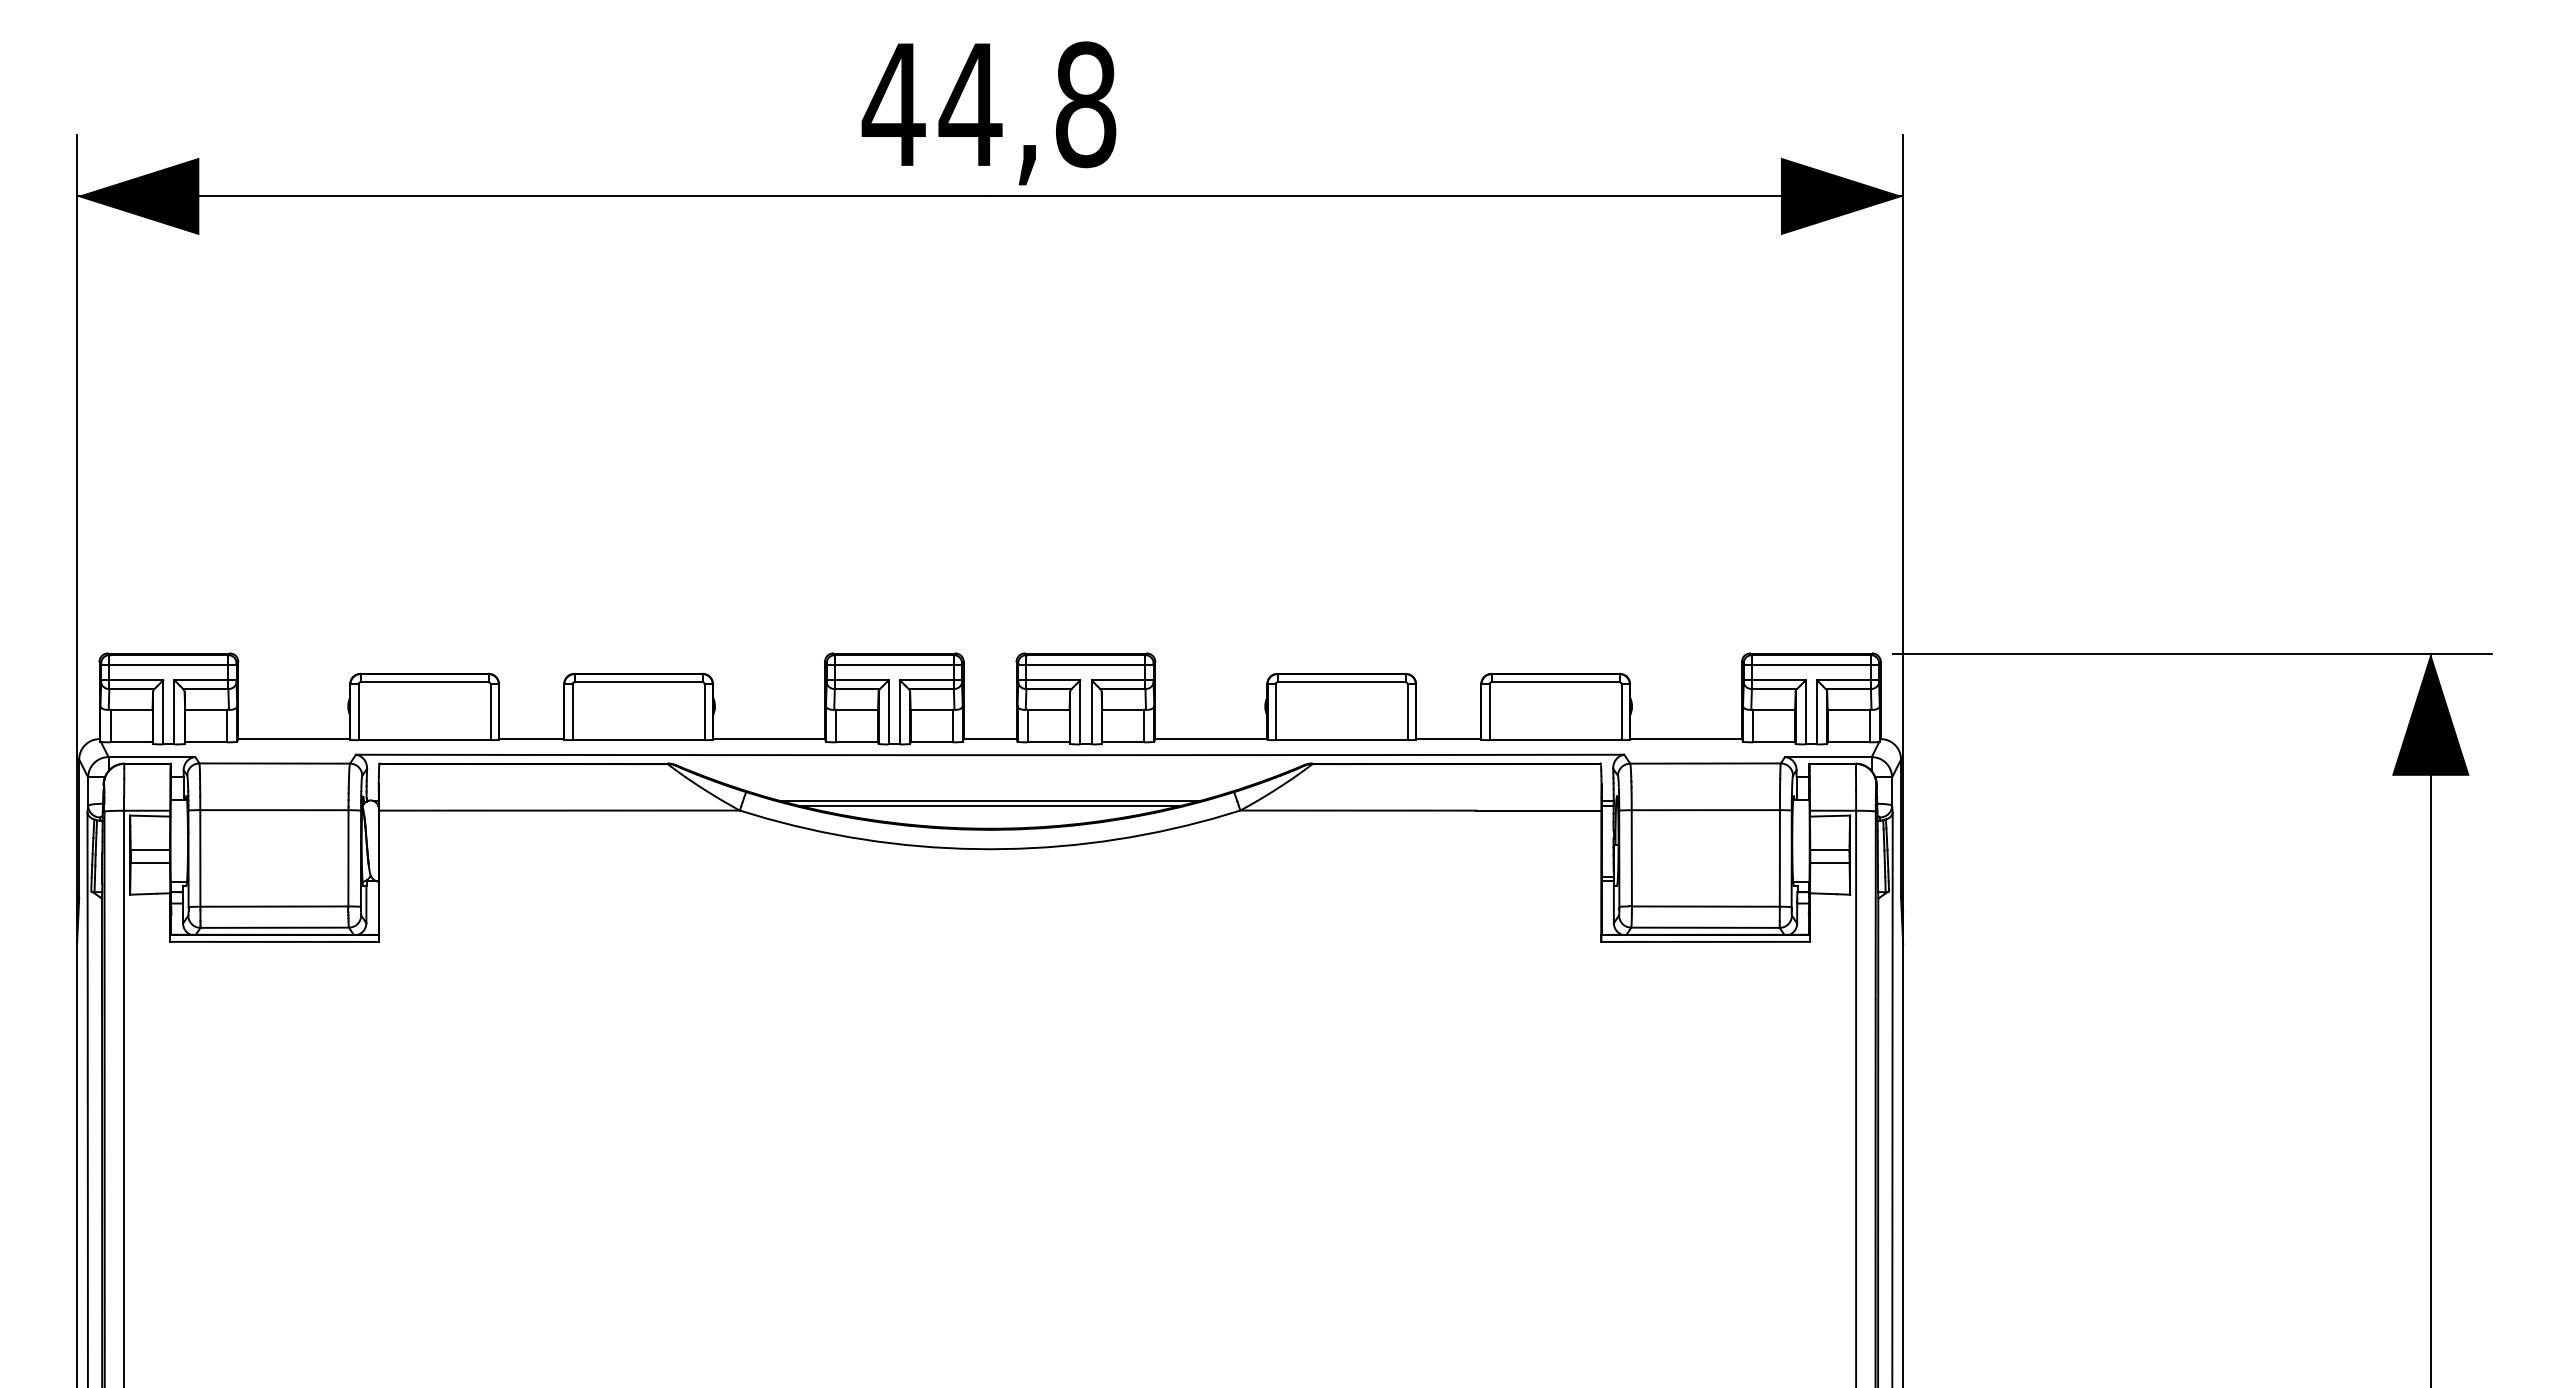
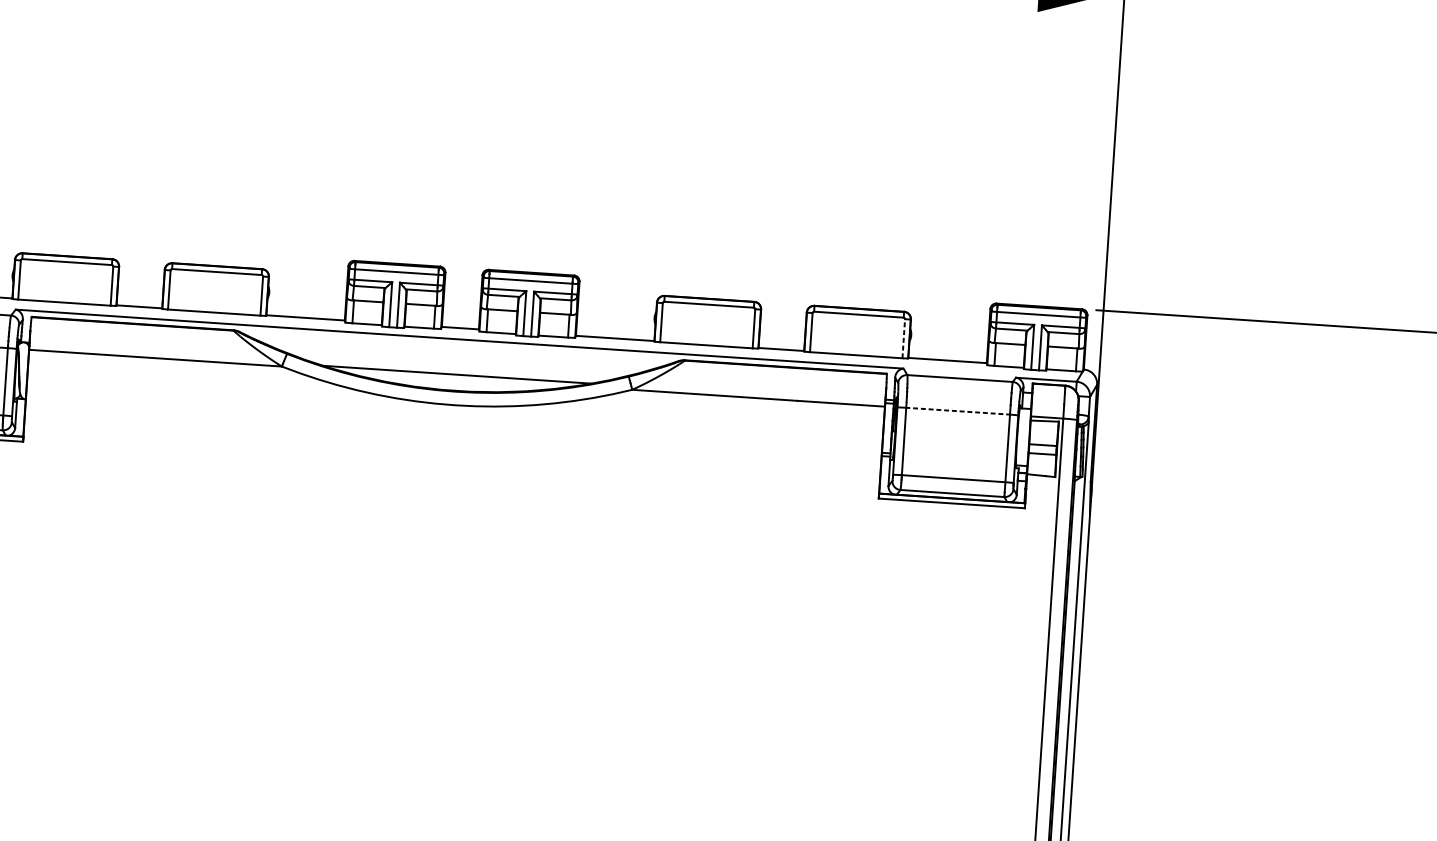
line: (1621, 712) -> (903, 338), solid -> dashed
line: (989, 800) -> (457, 371), removed
line: (1705, 810) -> (957, 411), solid -> dashed

